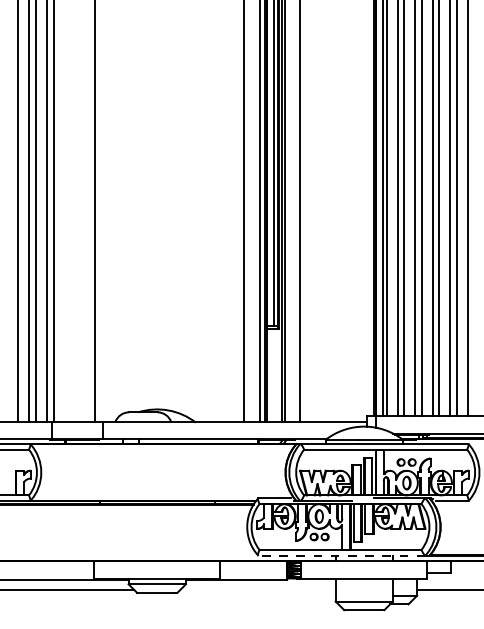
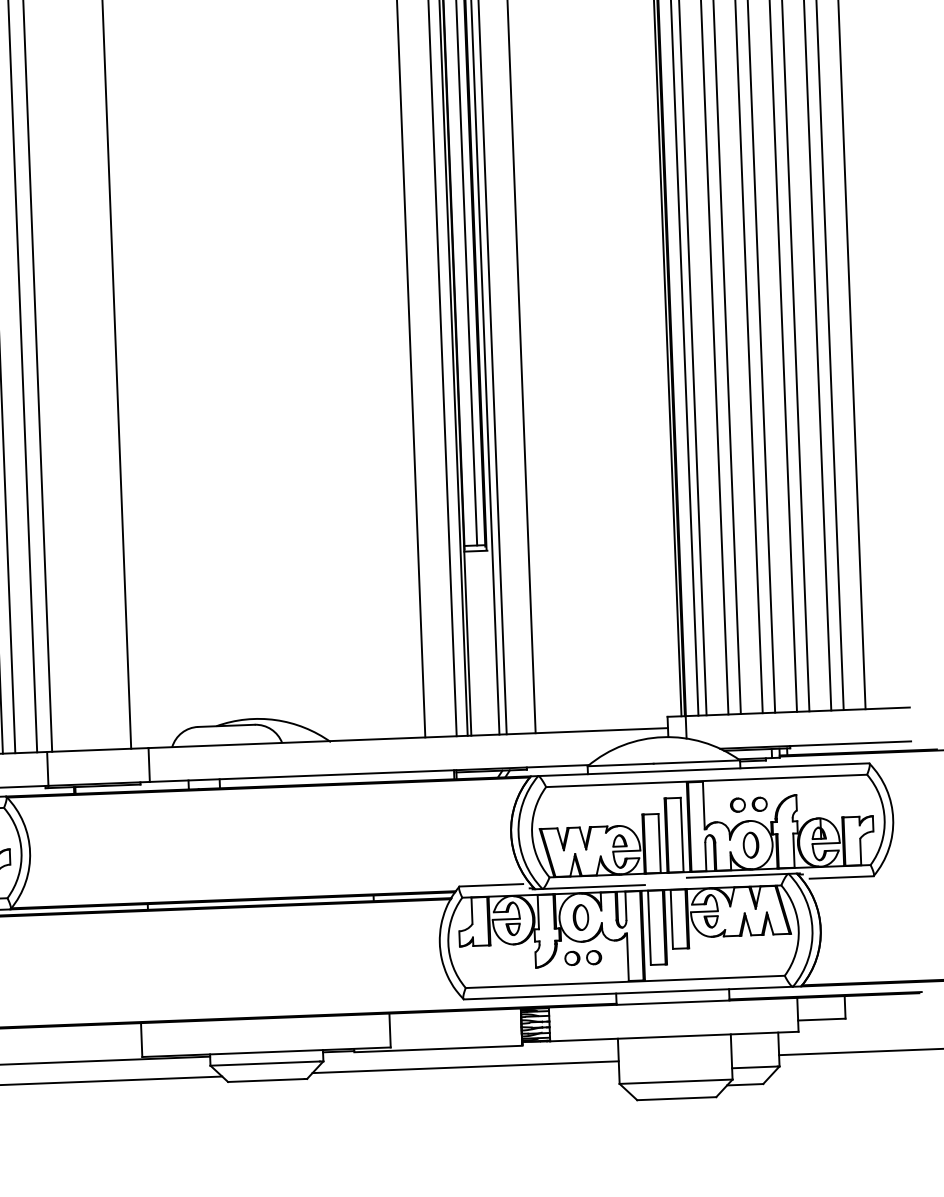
line: (341, 555) -> (627, 992), dashed -> solid
line: (257, 590) -> (464, 1068), added

